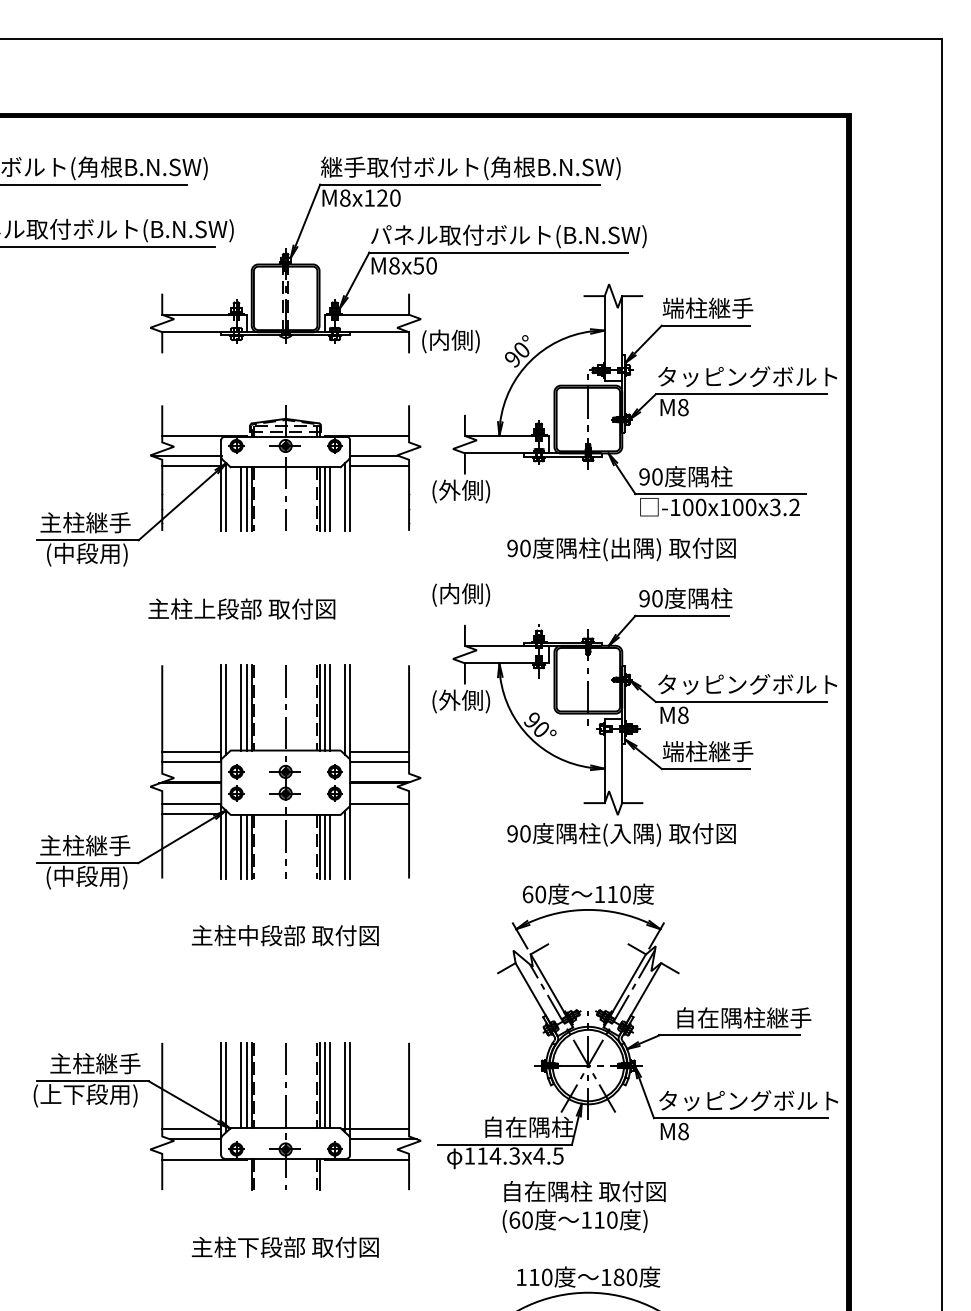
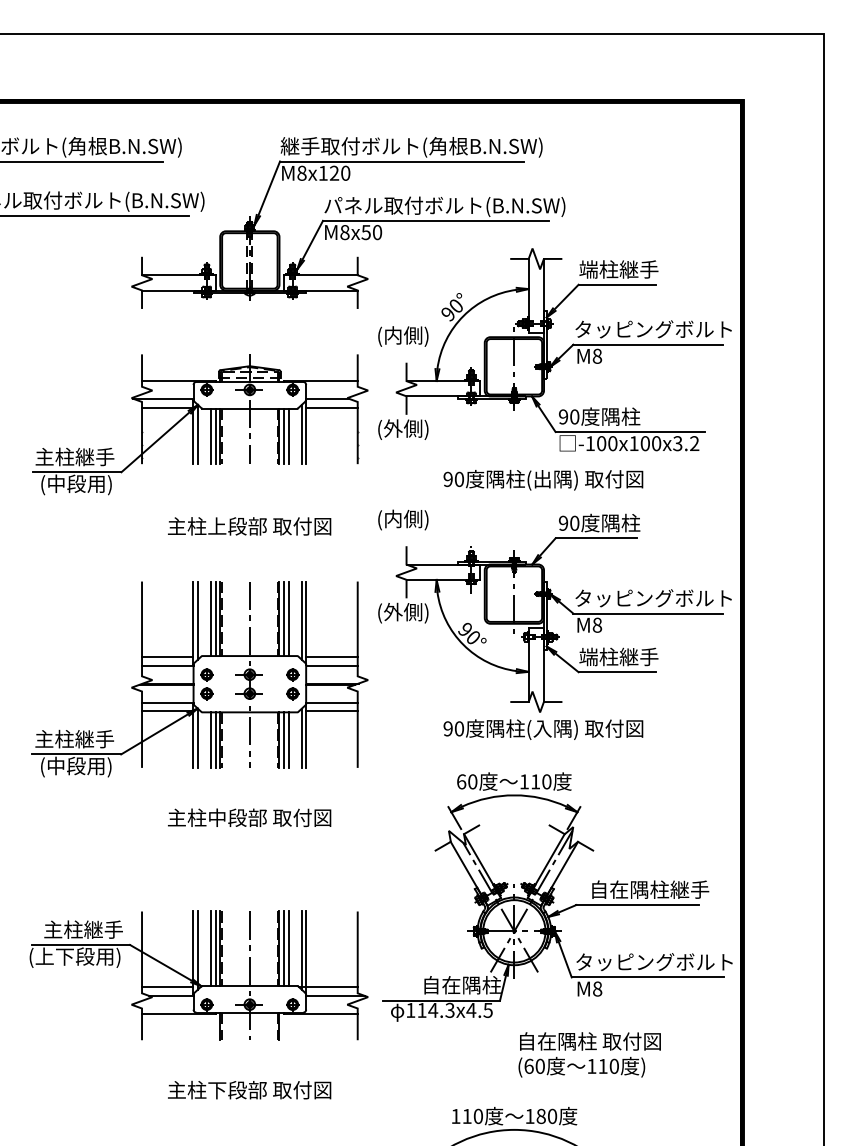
text: (451, 341) -> (403, 336), moved
text: (241, 609) -> (249, 526), moved
line: (379, 813) -> (331, 711), added
text: (583, 1206) -> (589, 1054), moved

